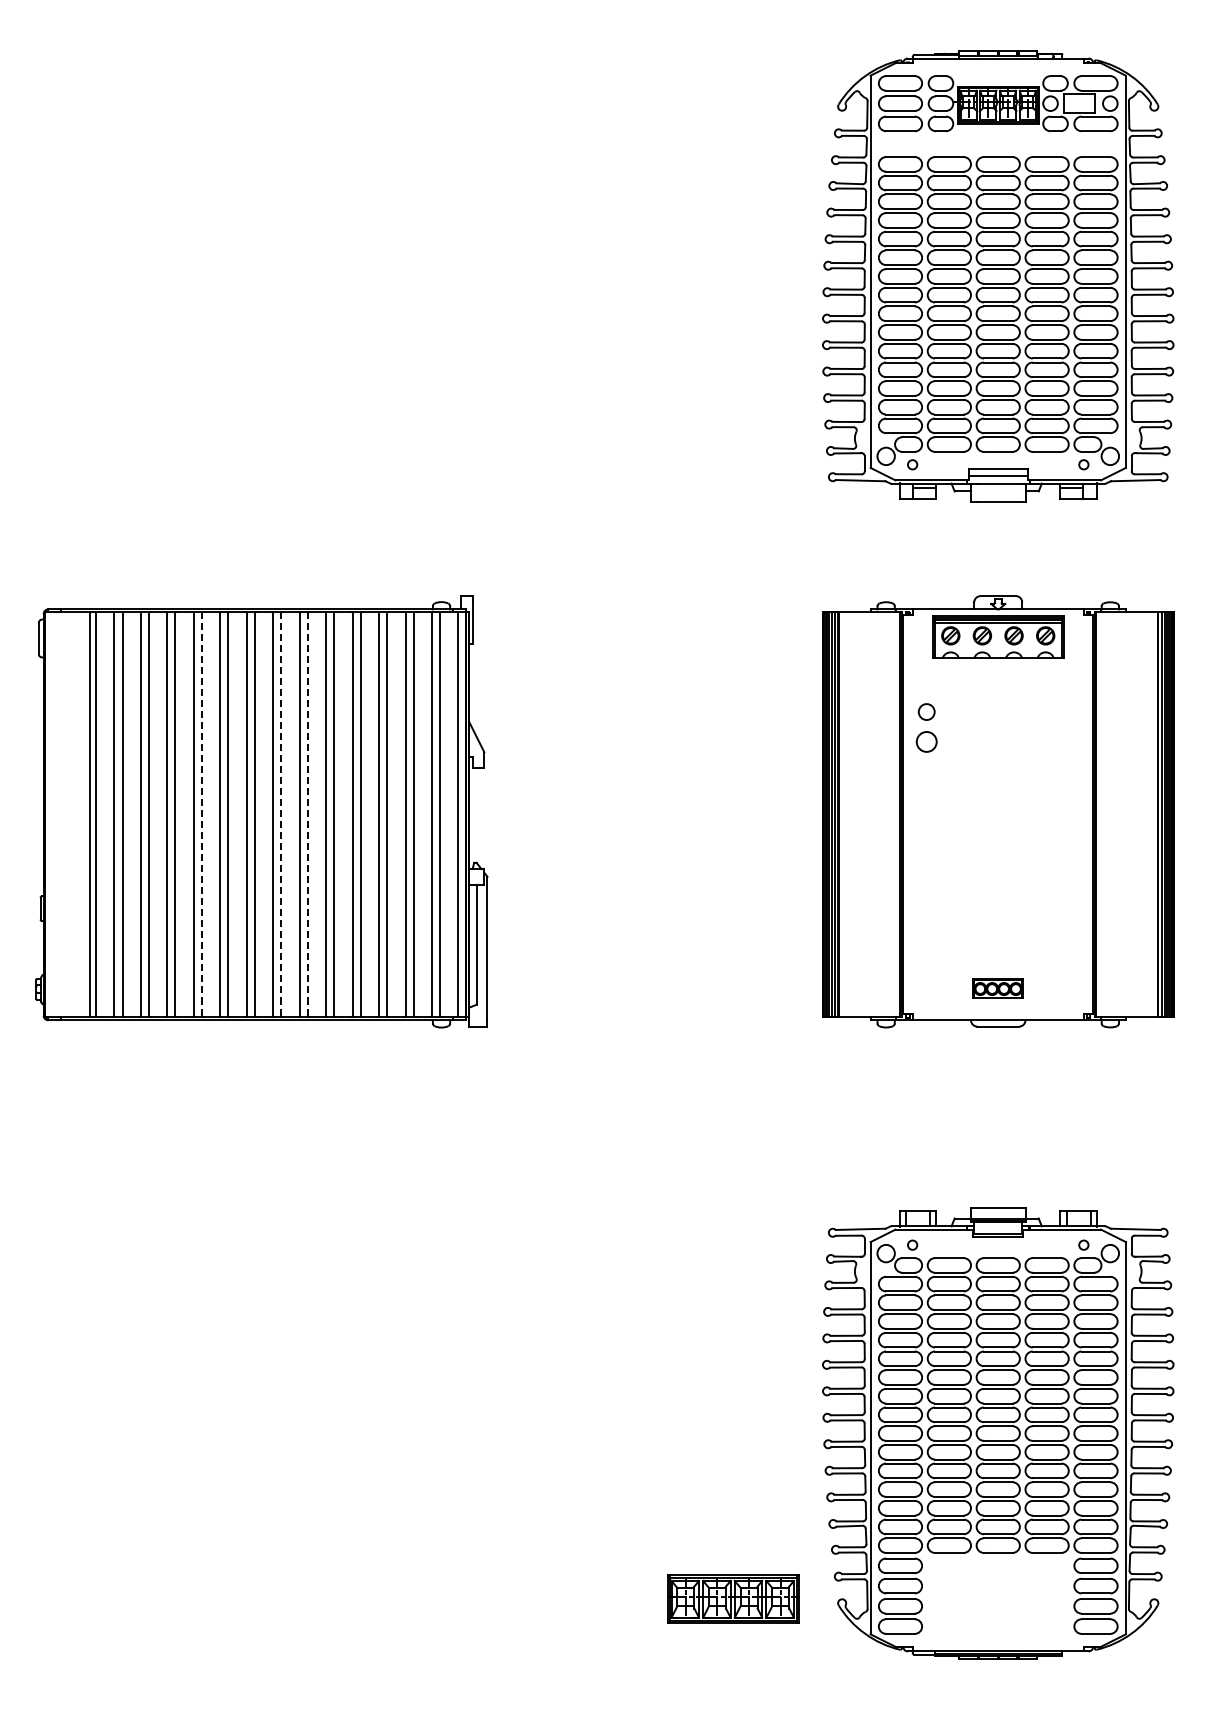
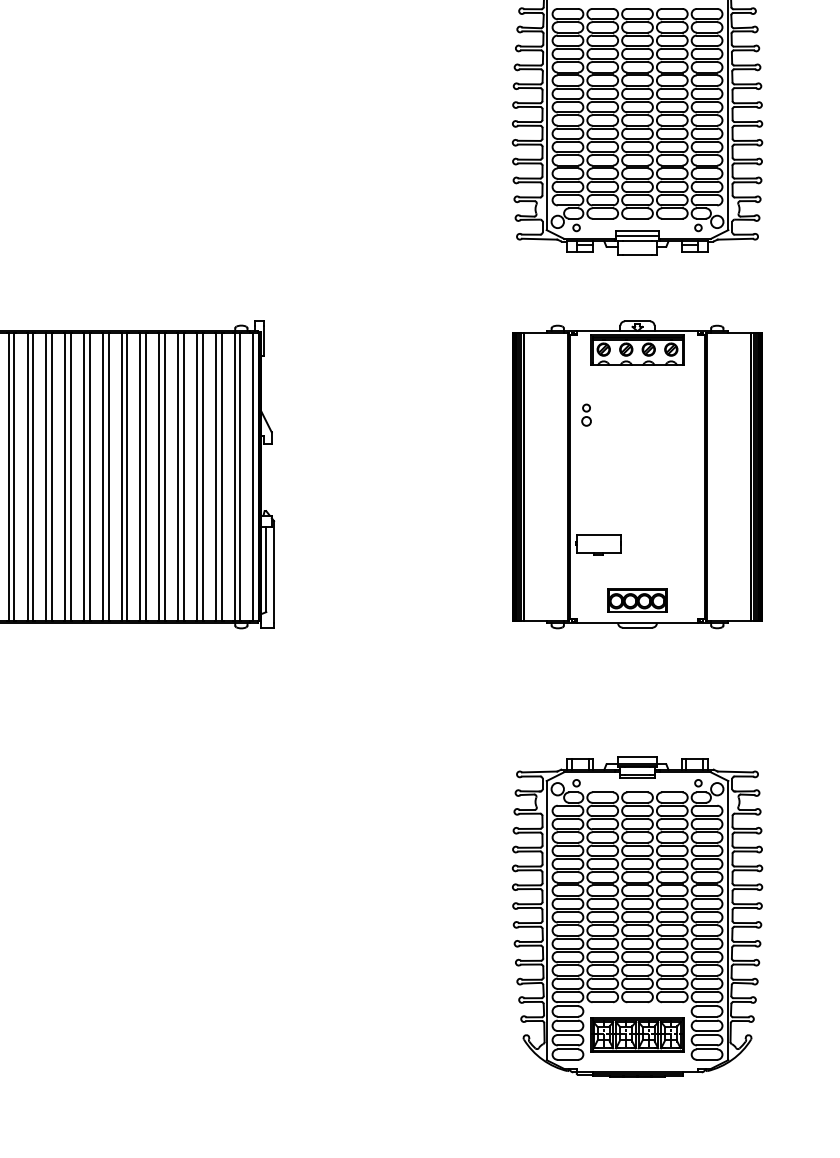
part: (926, 727) -> (586, 414), size x0.62
line: (201, 815) -> (70, 477), dashed -> solid
line: (281, 815) -> (127, 477), dashed -> solid
line: (307, 815) -> (145, 477), dashed -> solid
part: (943, 909) -> (598, 544), added
part: (997, 988) -> (636, 600), size x1.67
part: (733, 1598) -> (637, 1034), moved

